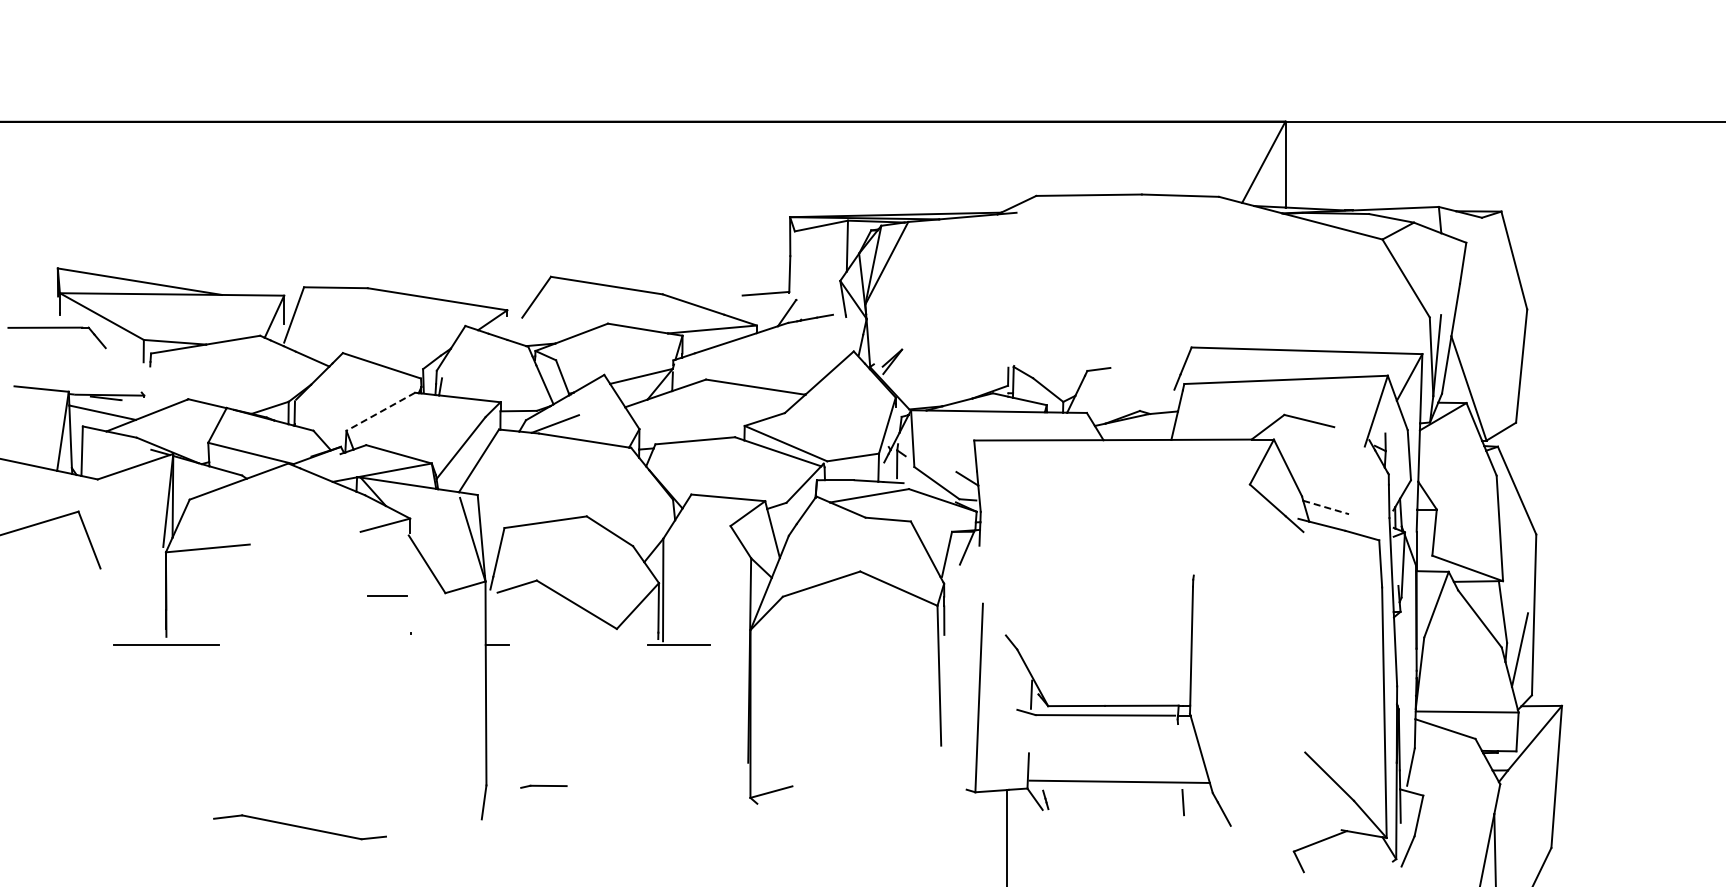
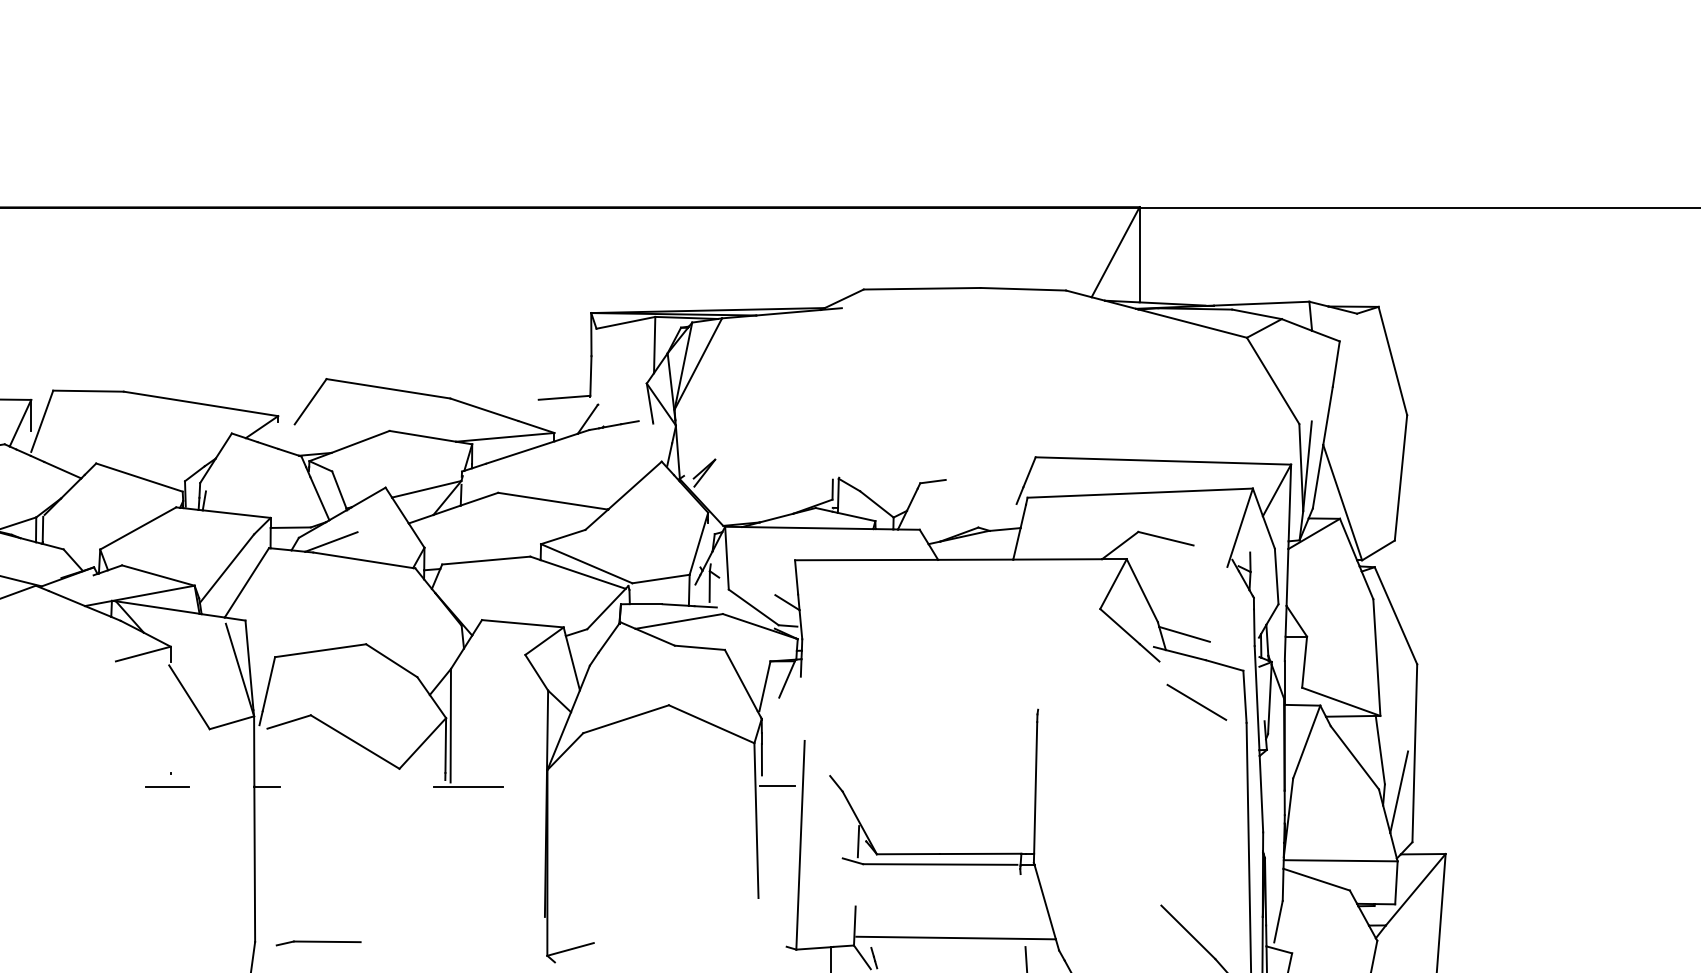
line: (380, 412) -> (137, 529), dashed -> solid
line: (1326, 507) -> (1184, 634), dashed -> solid
line: (1336, 568) -> (1196, 701), added
line: (387, 595) -> (167, 786), moved
line: (957, 644) -> (776, 786), added
part: (543, 786) -> (318, 943), size x1.67

